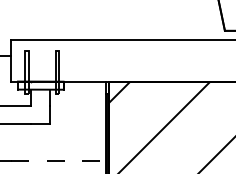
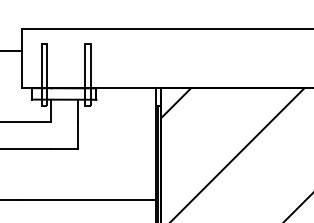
line: (58, 160) -> (89, 200), dashed -> solid

